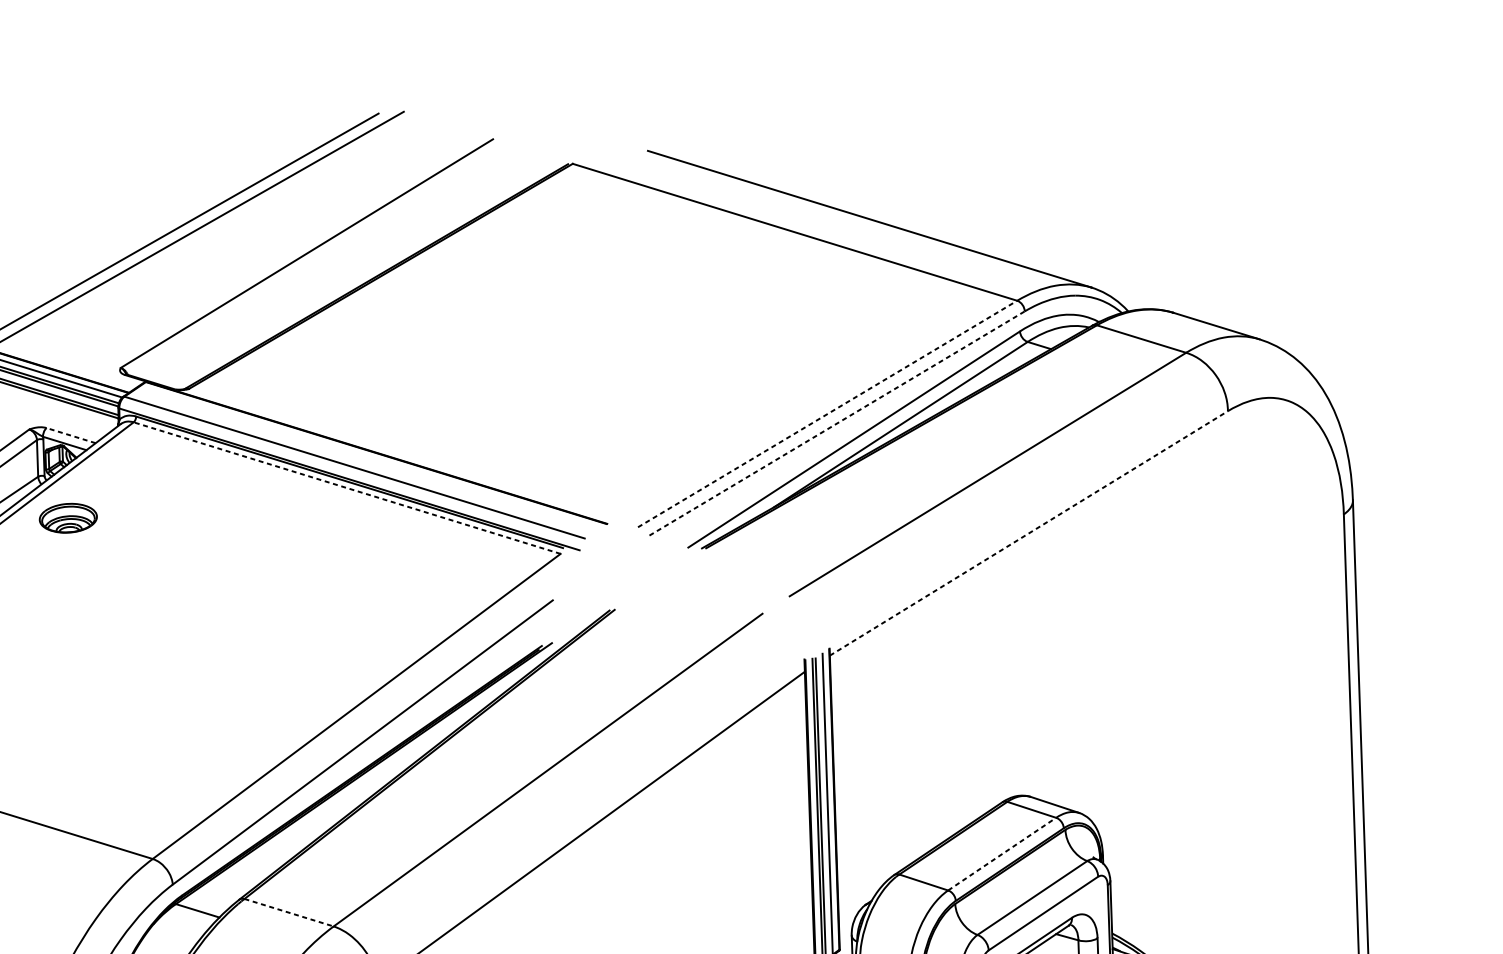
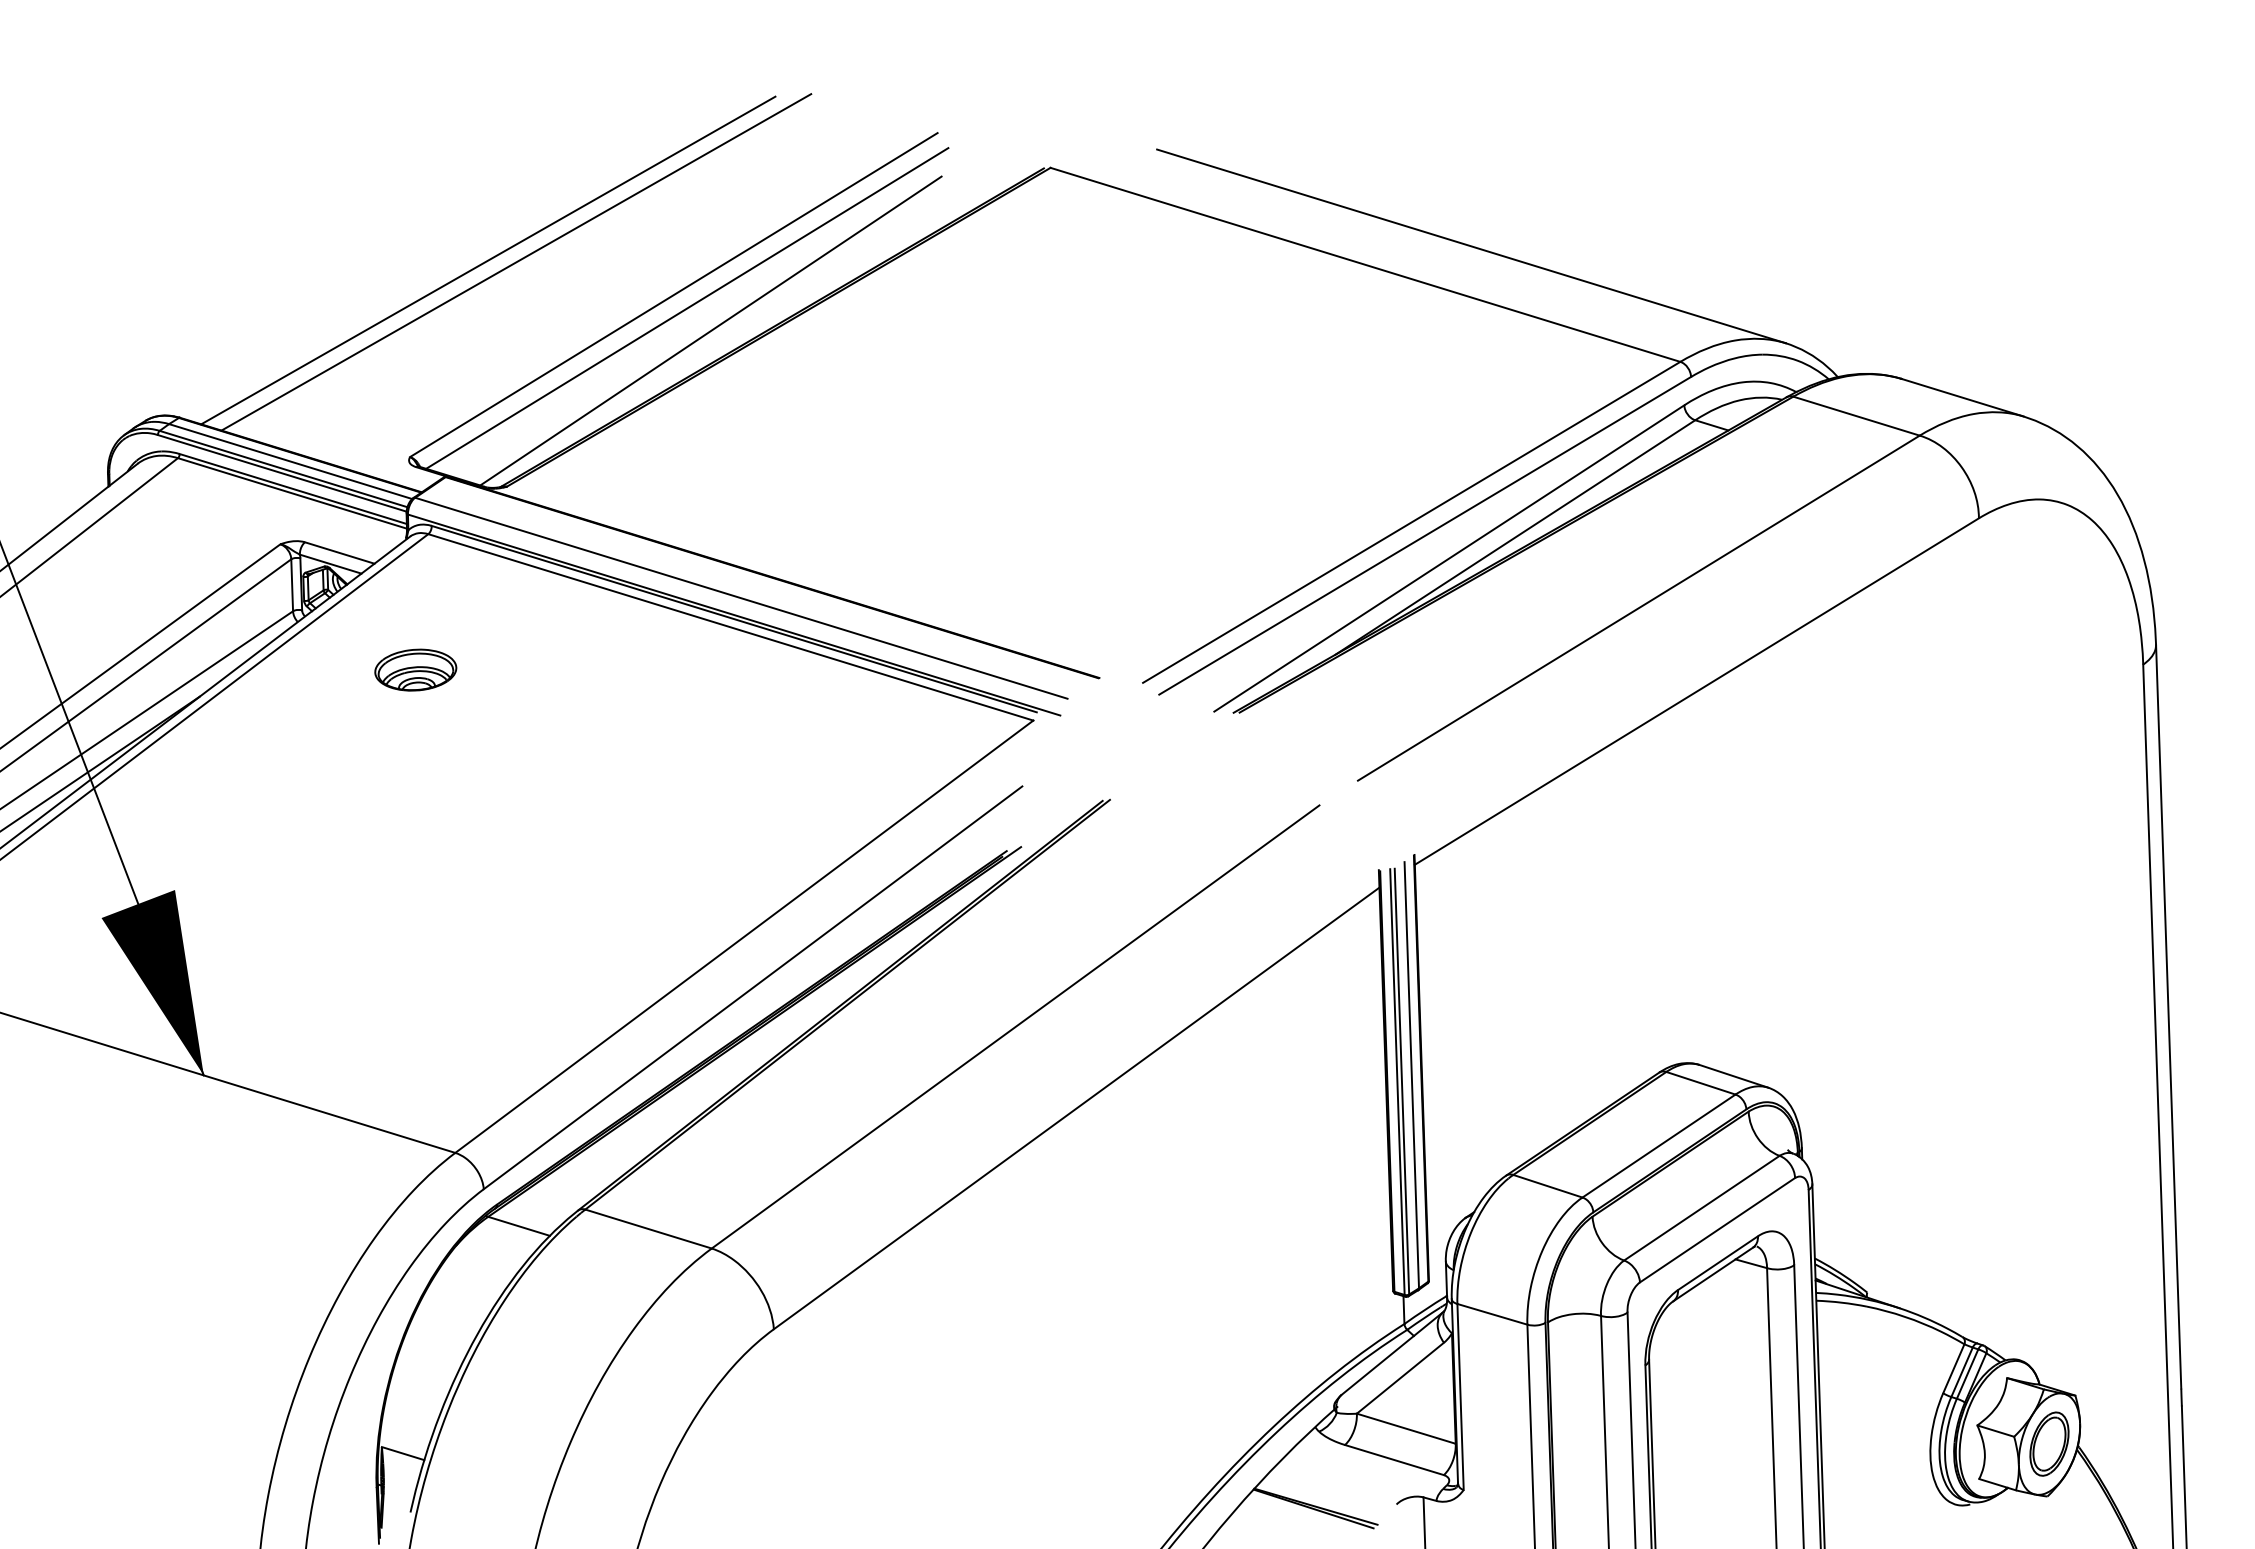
line: (316, 263) -> (687, 308), added
line: (332, 278) -> (710, 330), added
line: (827, 414) -> (1411, 522), dashed -> solid
line: (837, 423) -> (1425, 535), dashed -> solid
line: (70, 435) -> (339, 552), dashed -> solid
line: (346, 488) -> (730, 627), dashed -> solid
part: (68, 517) -> (415, 669), moved
line: (1028, 533) -> (1696, 691), dashed -> solid
line: (1002, 853) -> (1659, 1145), dashed -> solid
line: (289, 913) -> (649, 1229), dashed -> solid

